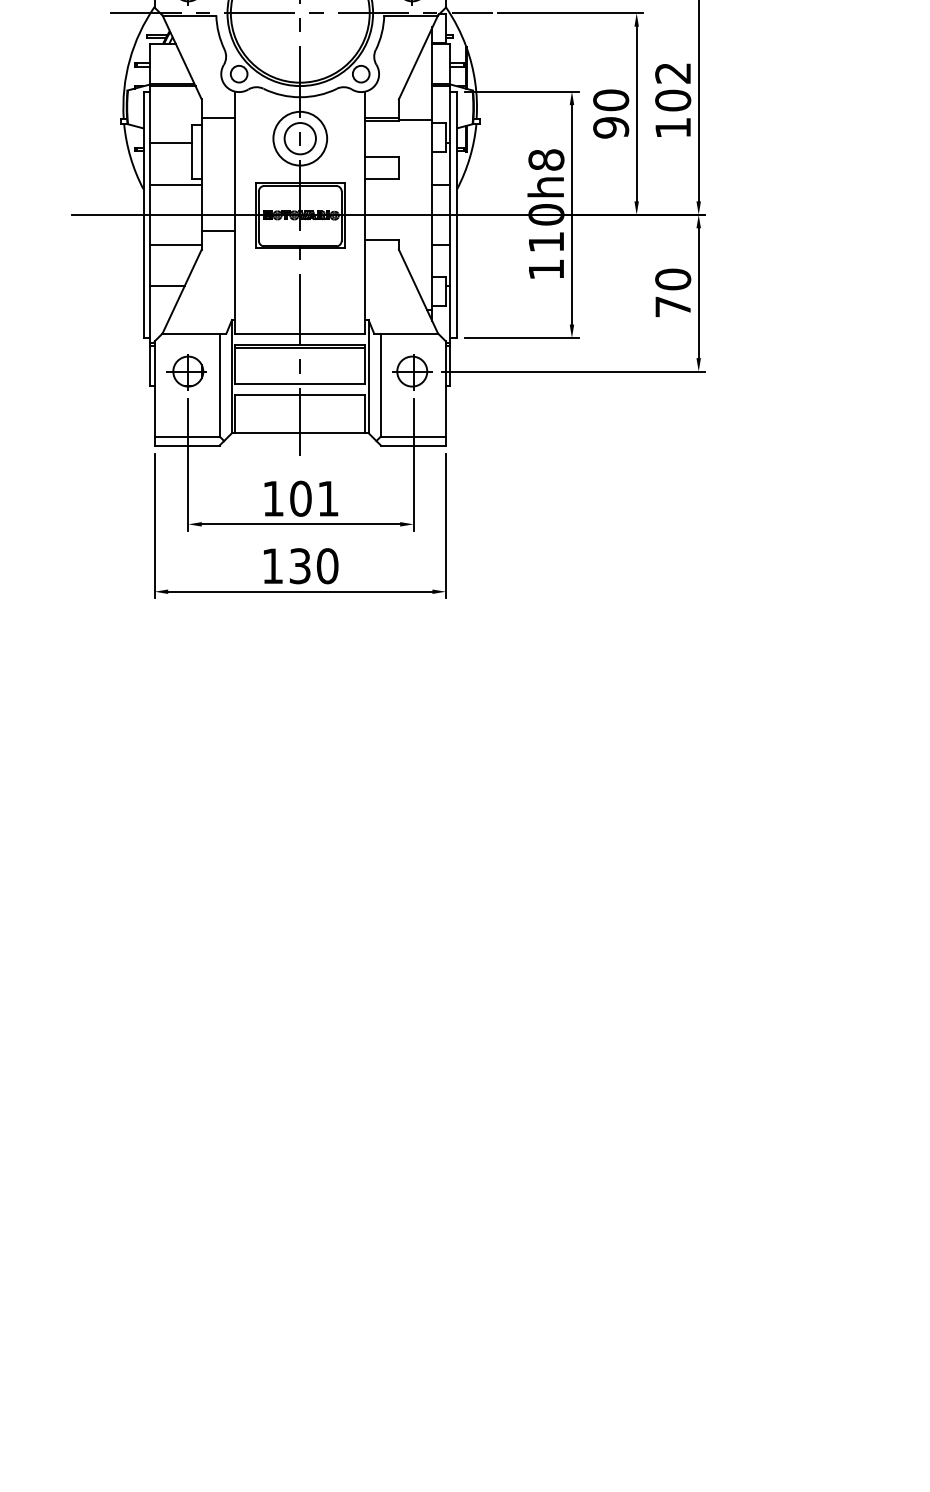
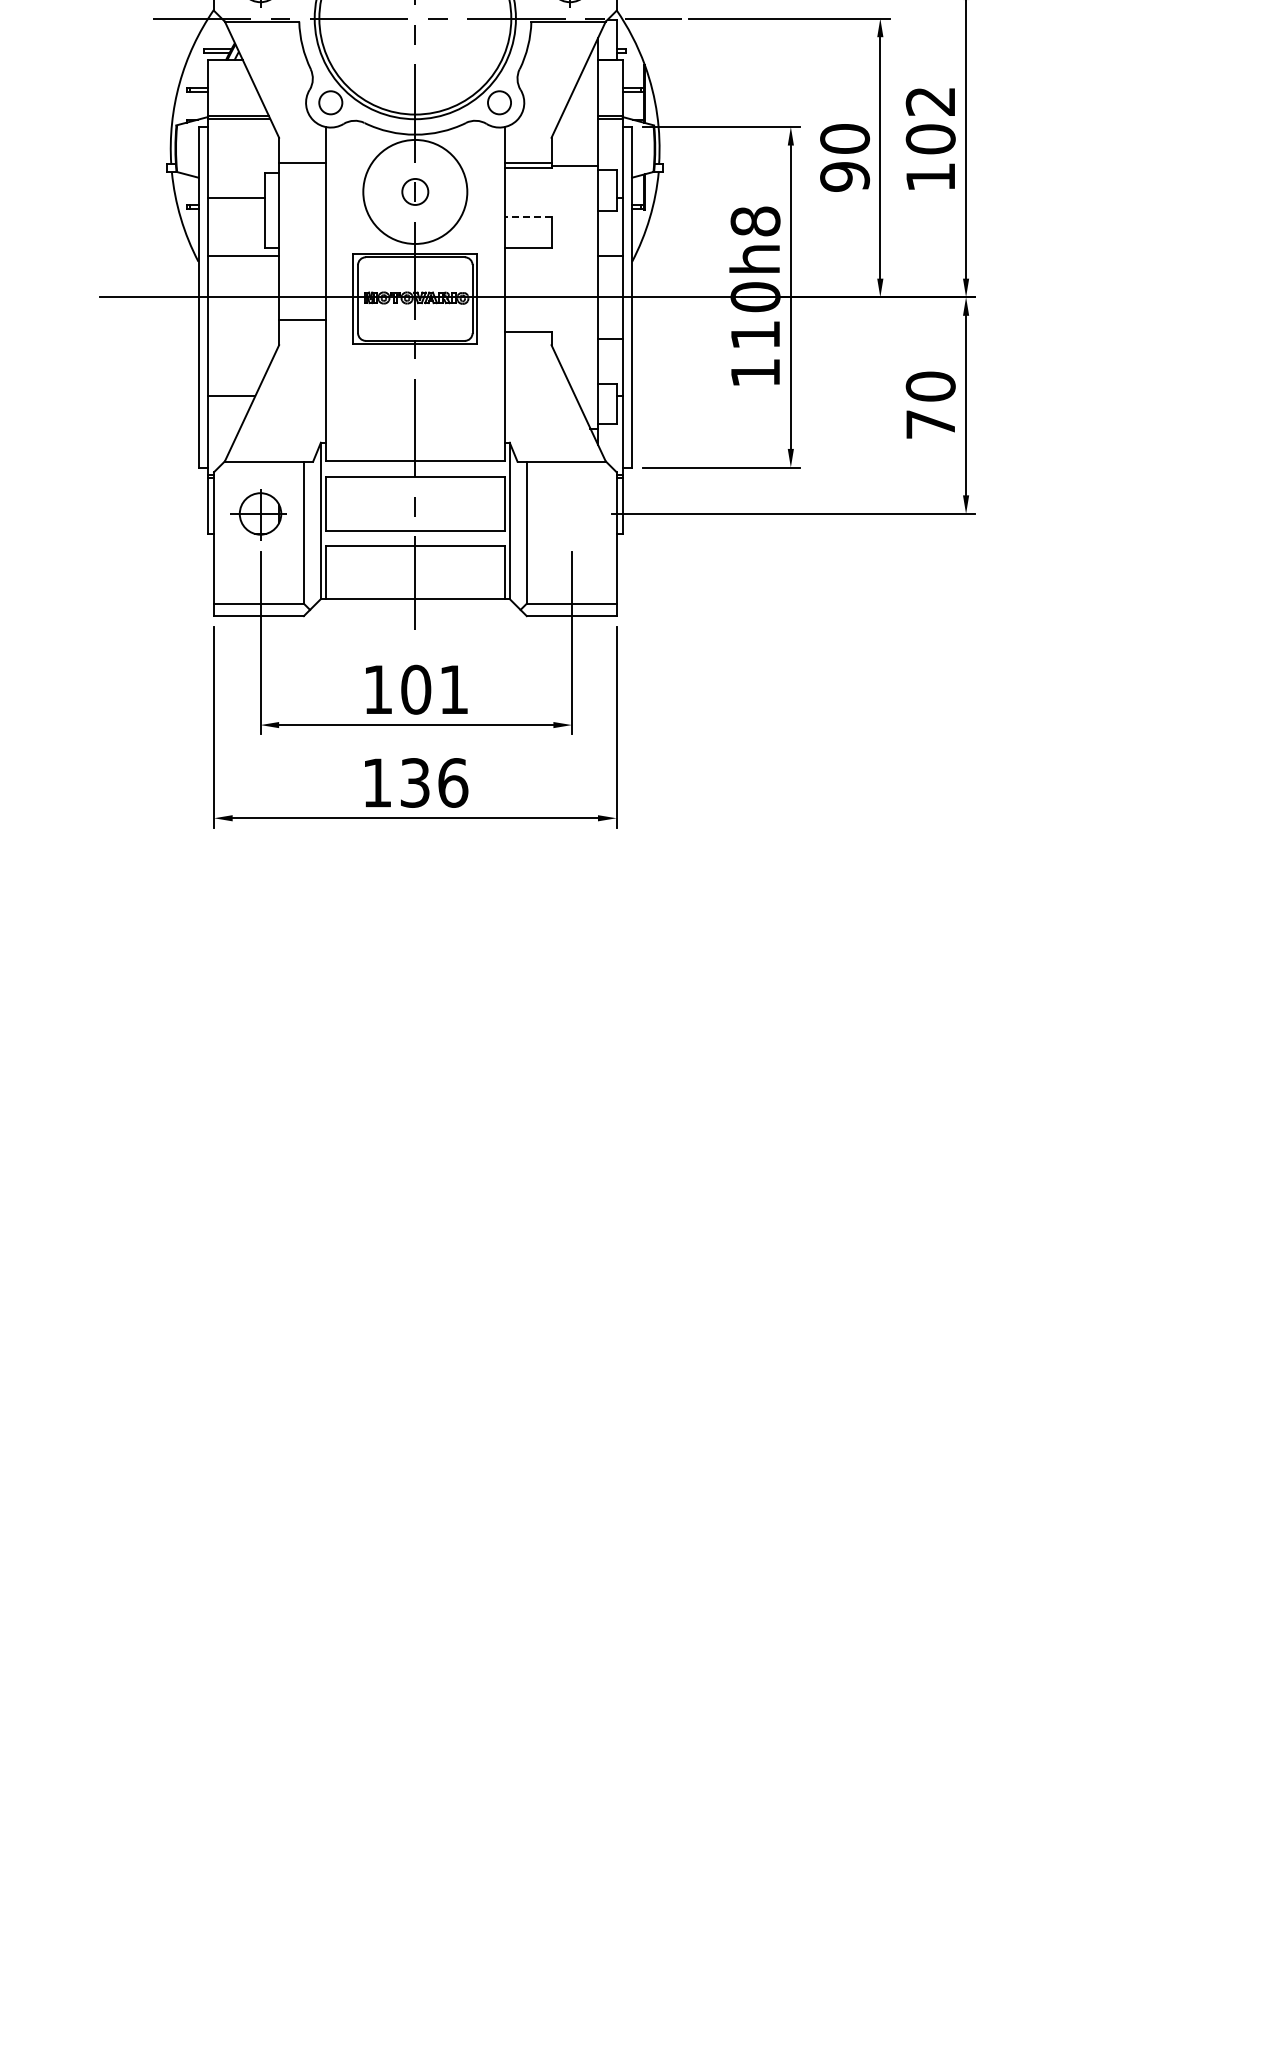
circle: (300, 138) -> (415, 191), size x0.6
circle: (300, 138) -> (415, 191), size x1.4
line: (381, 157) -> (527, 217), solid -> dashed
line: (176, 244) -> (243, 338), removed
line: (300, 348) -> (415, 481), removed
part: (411, 372) -> (569, 514), removed
text: (327, 565) -> (453, 782), 130 -> 136

